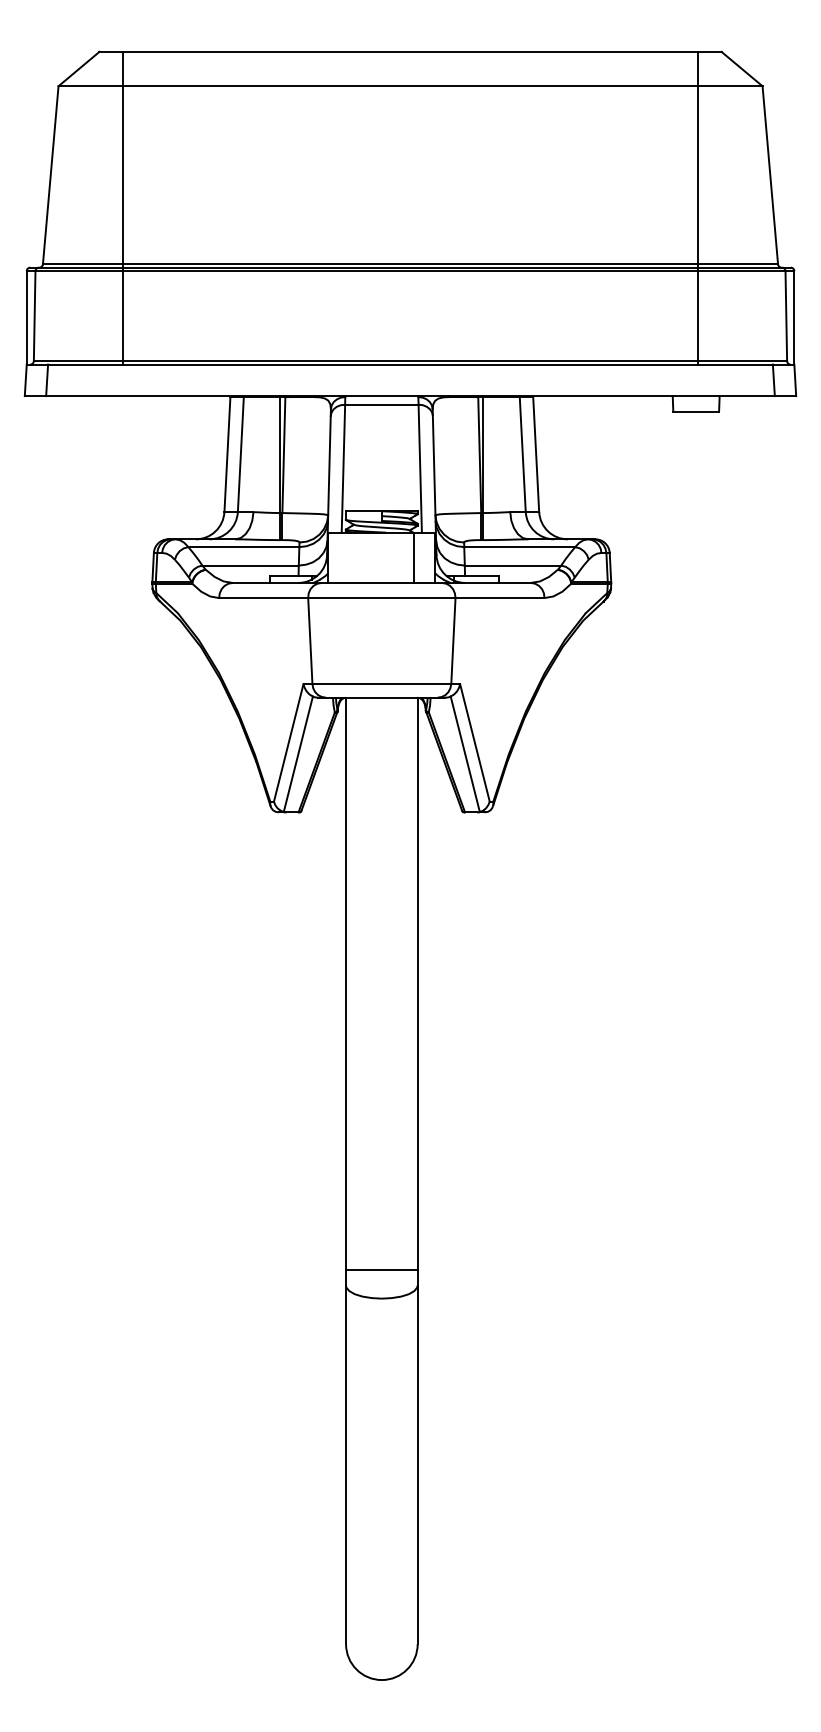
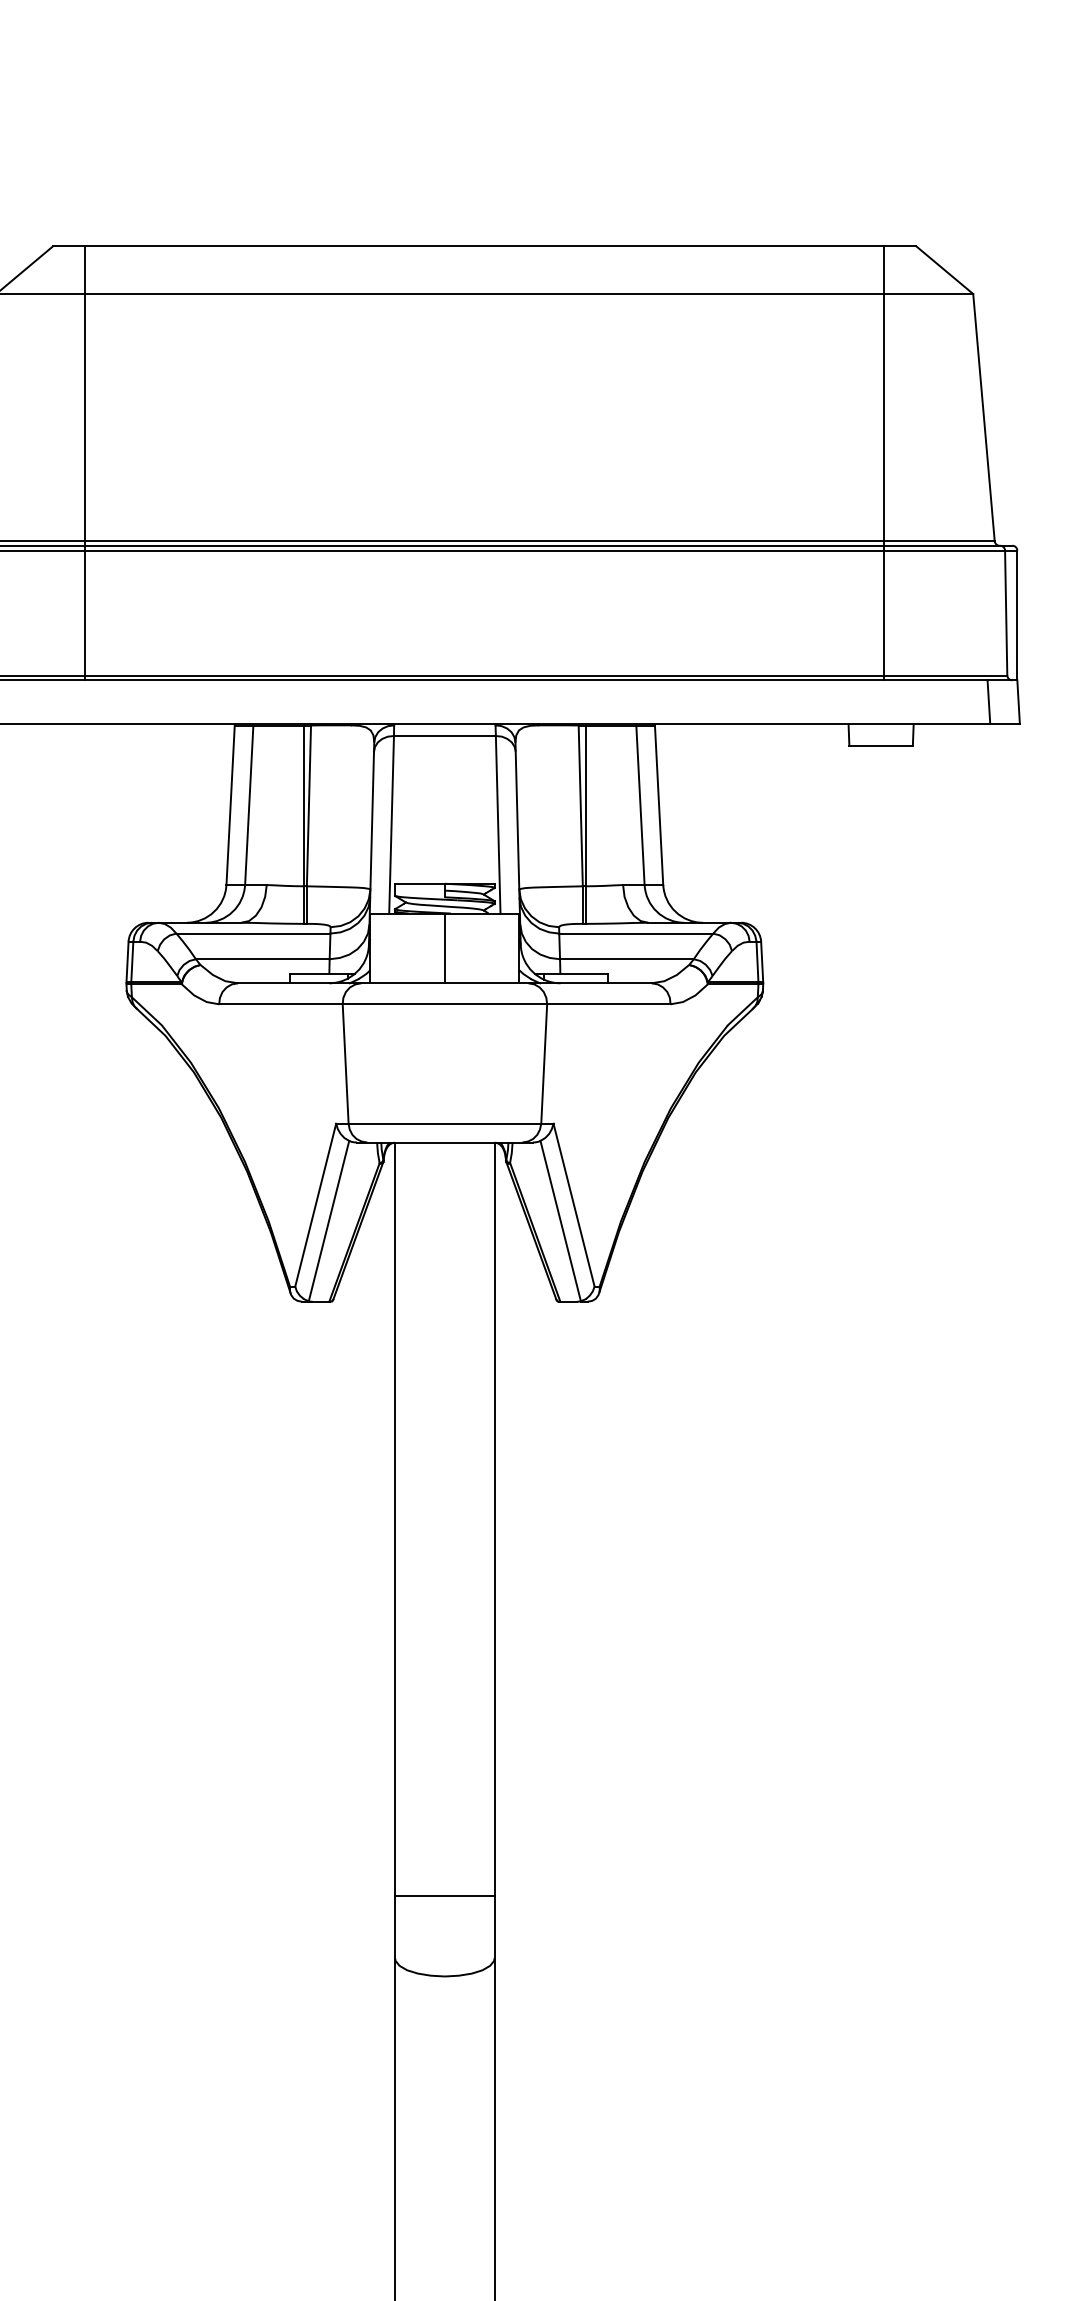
line: (413, 557) -> (444, 947), moved
line: (381, 1269) -> (444, 1895), moved

